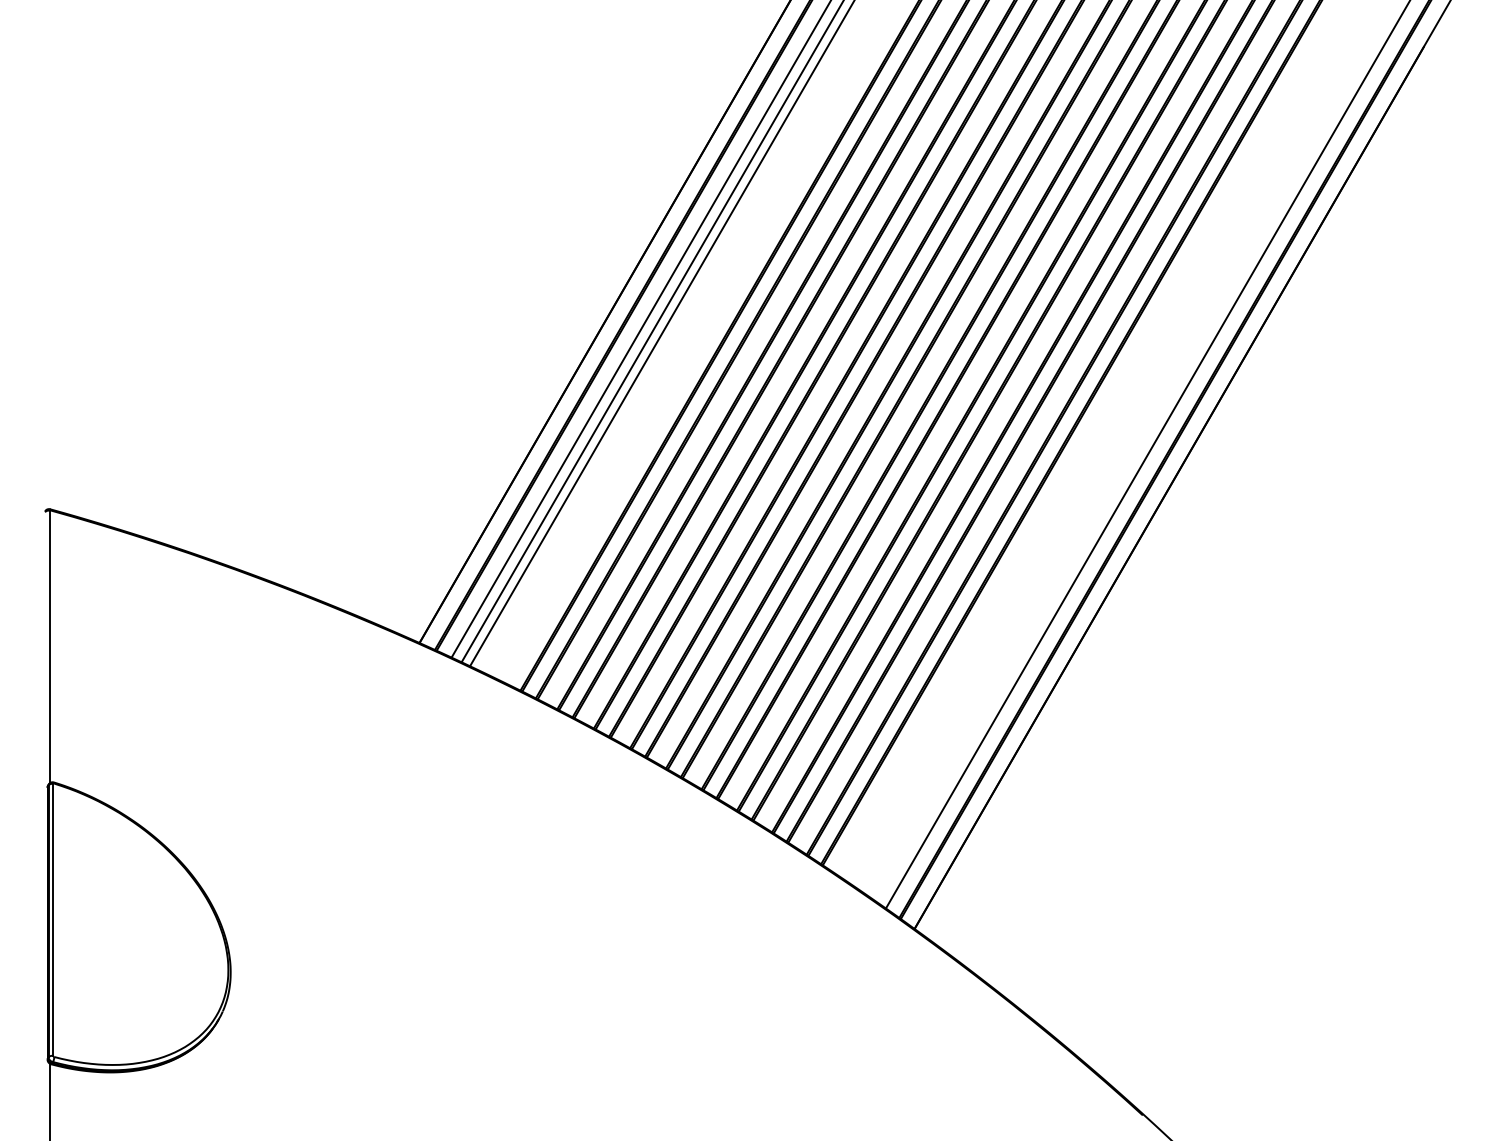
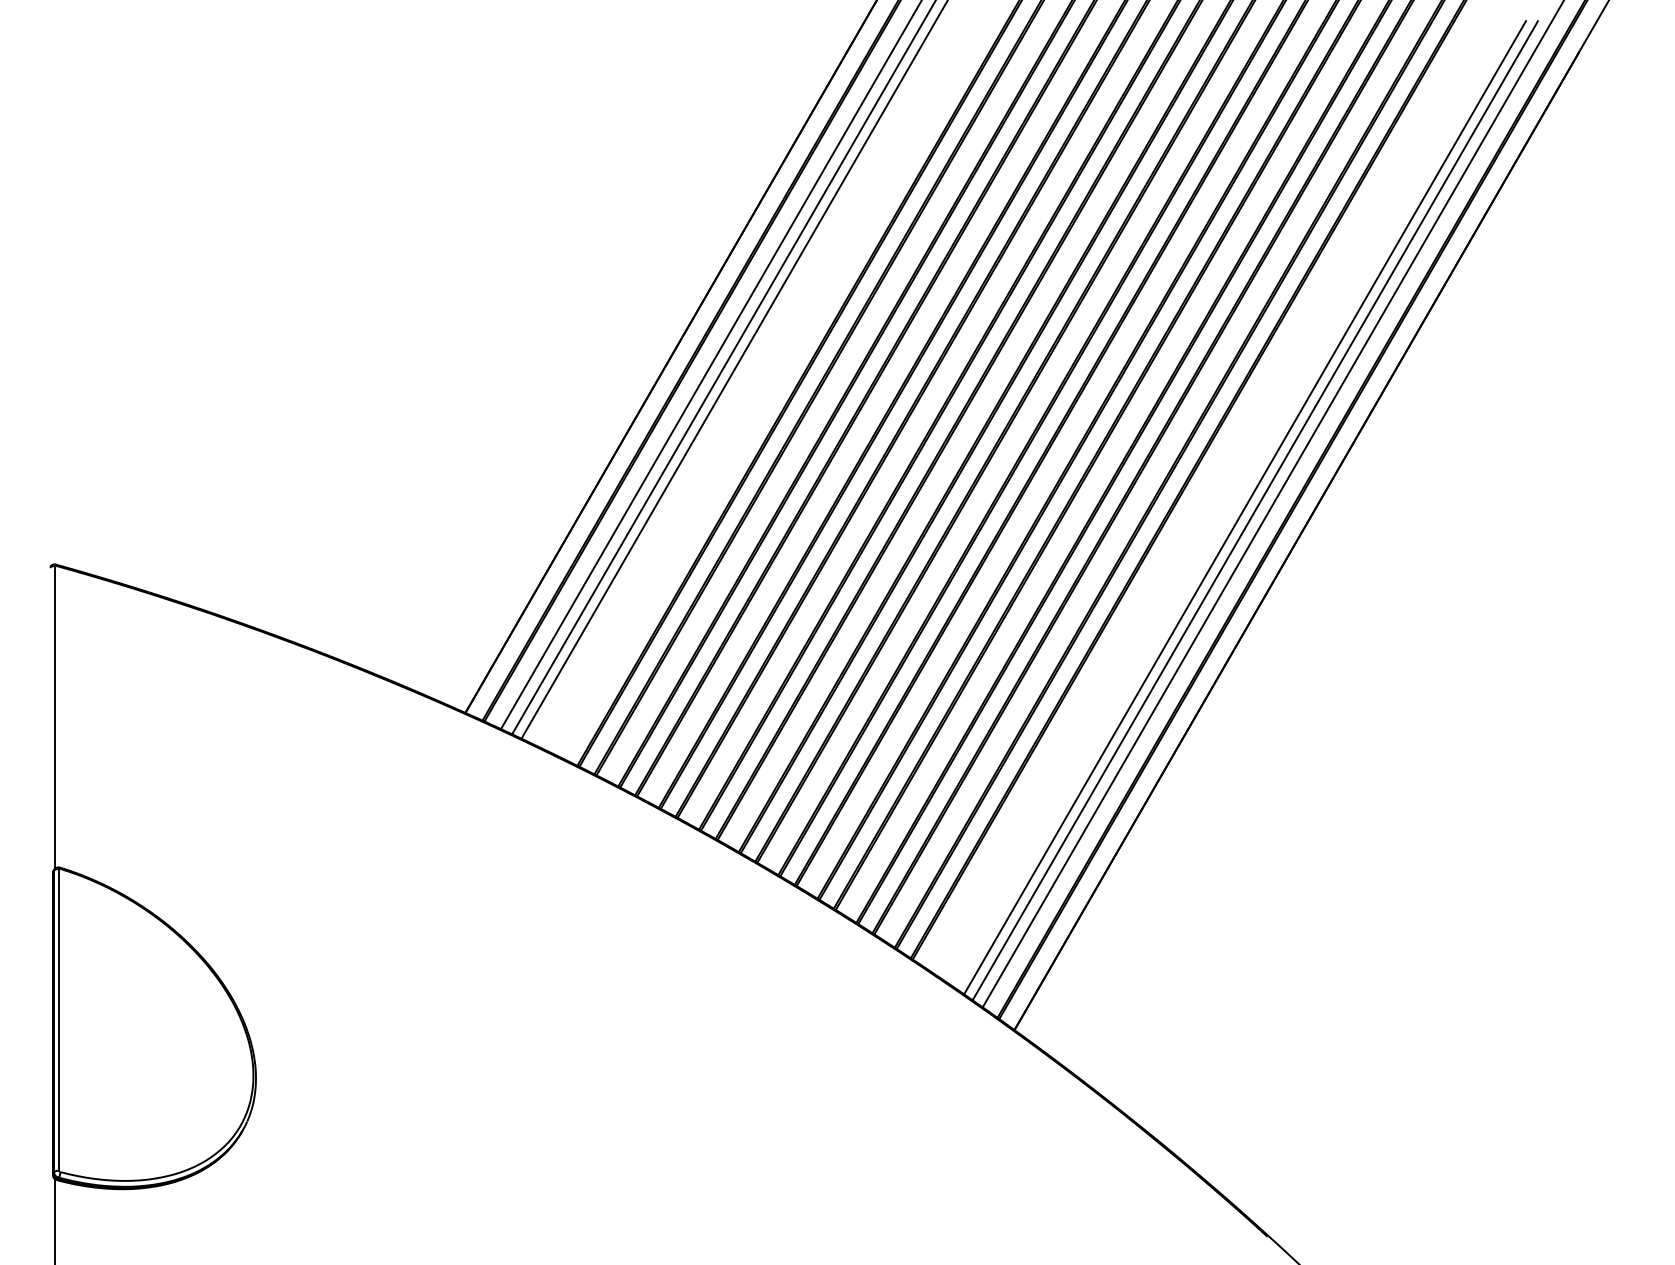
line: (1122, 457) -> (1245, 507), added
line: (1131, 460) -> (1255, 510), added

